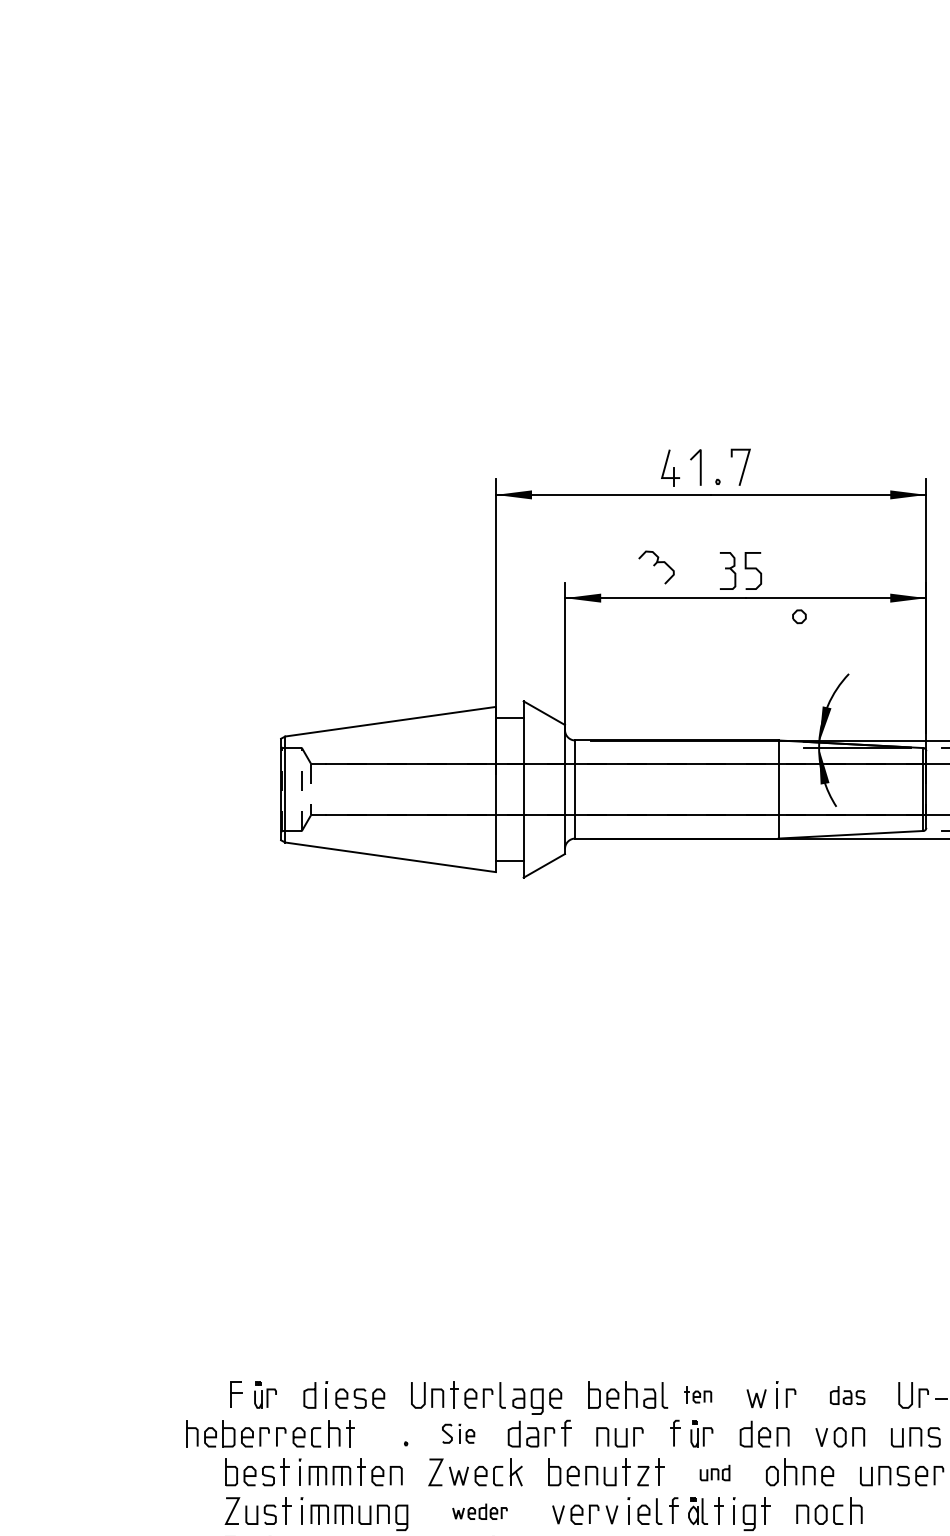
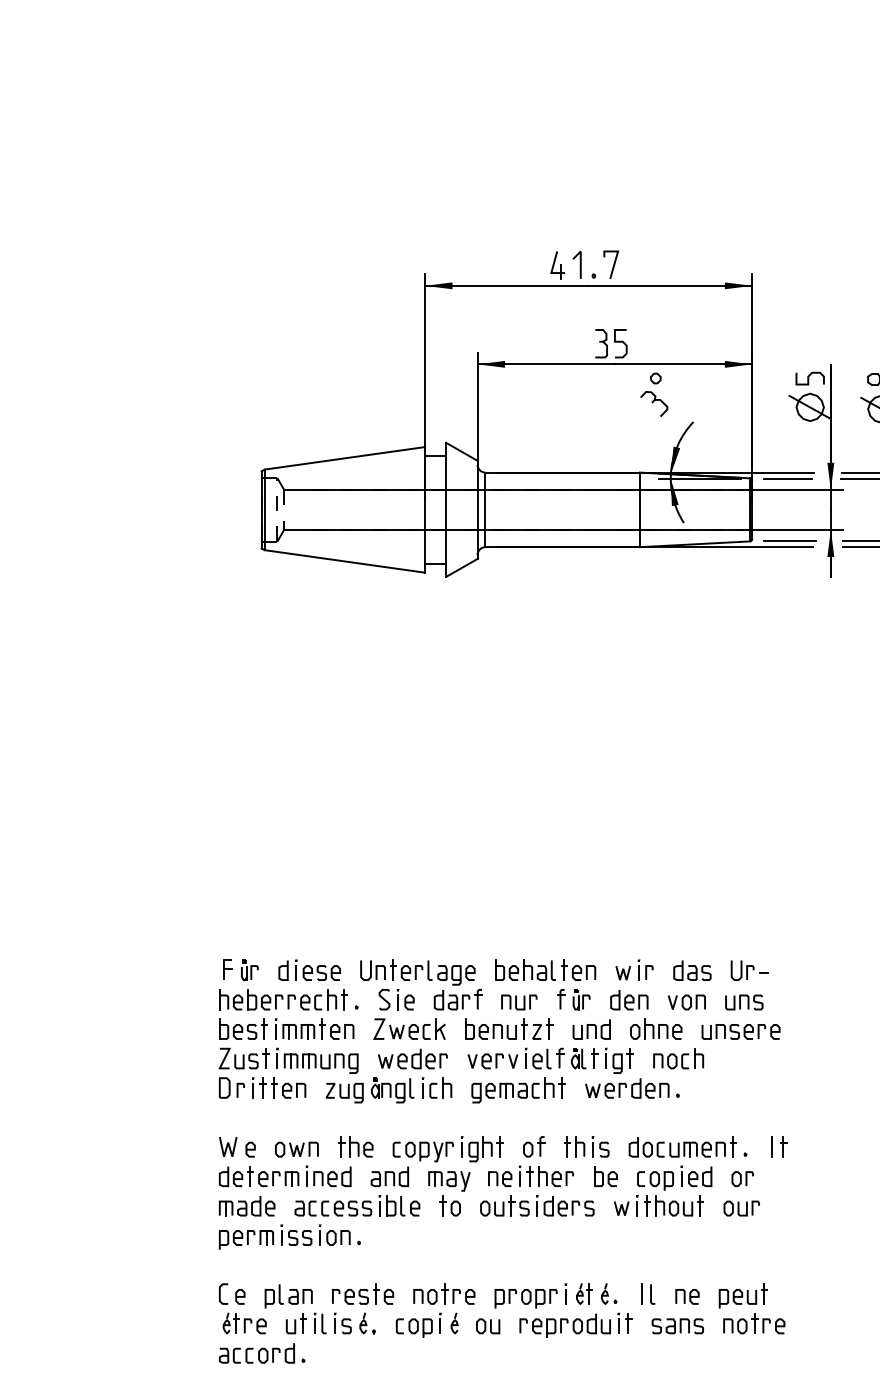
part: (656, 566) -> (654, 403), moved
part: (697, 1393) -> (578, 969), size x1.67
part: (847, 1395) -> (692, 970), size x1.43
part: (270, 1433) -> (283, 999), moved
part: (458, 1433) -> (396, 999), size x1.43
part: (714, 1472) -> (591, 1029), size x1.67
part: (479, 1511) -> (412, 1058), size x1.67

